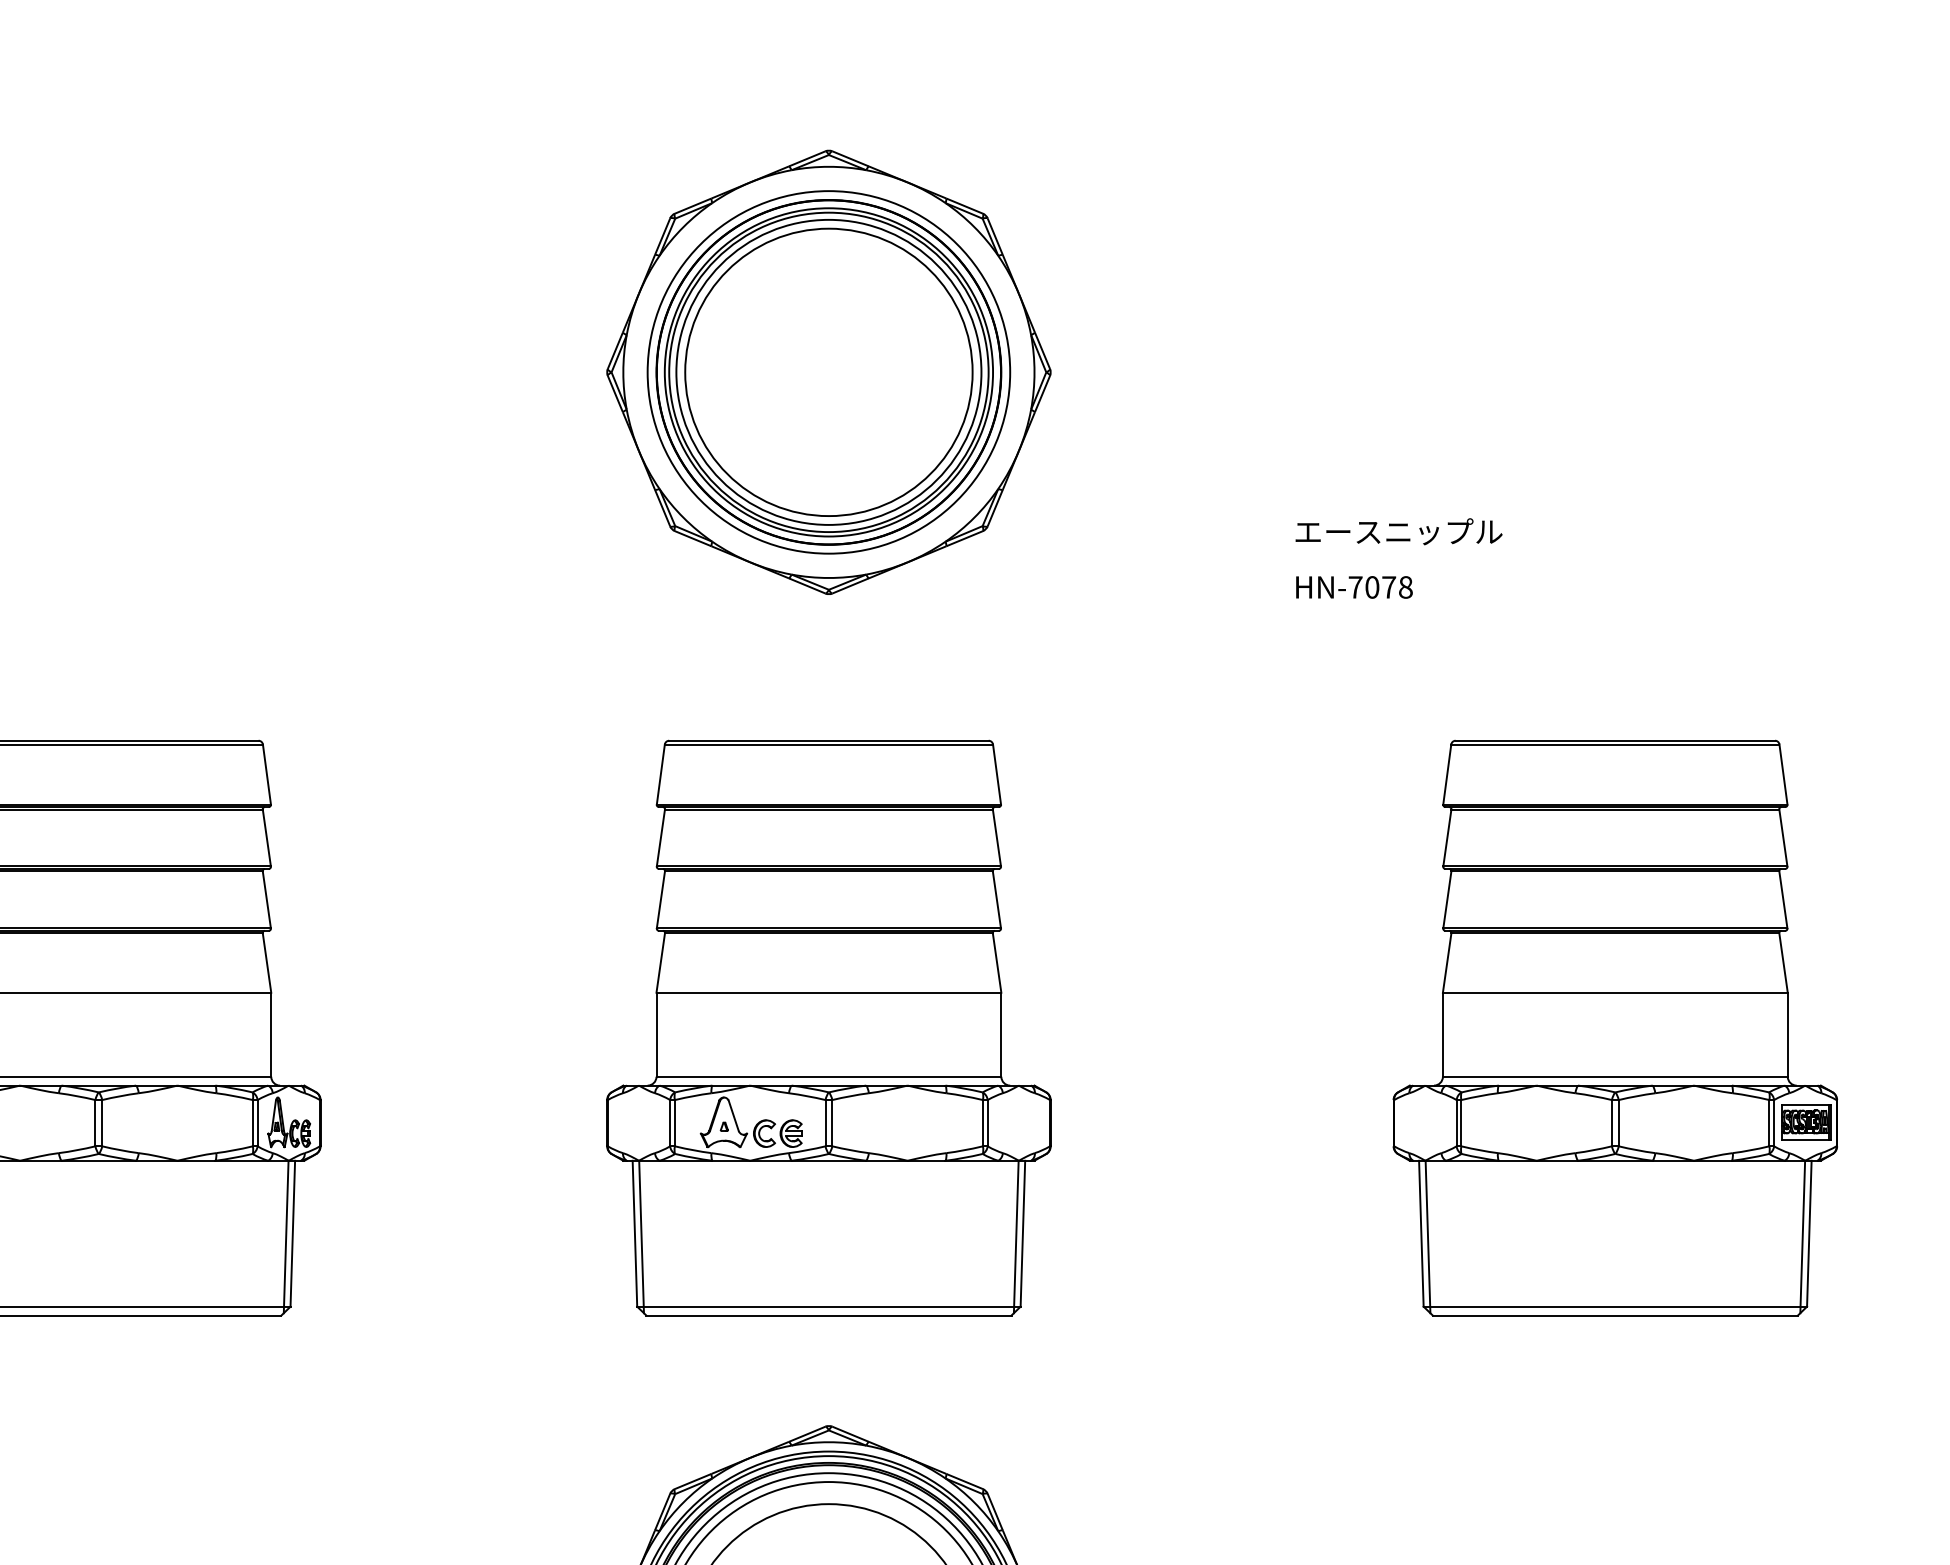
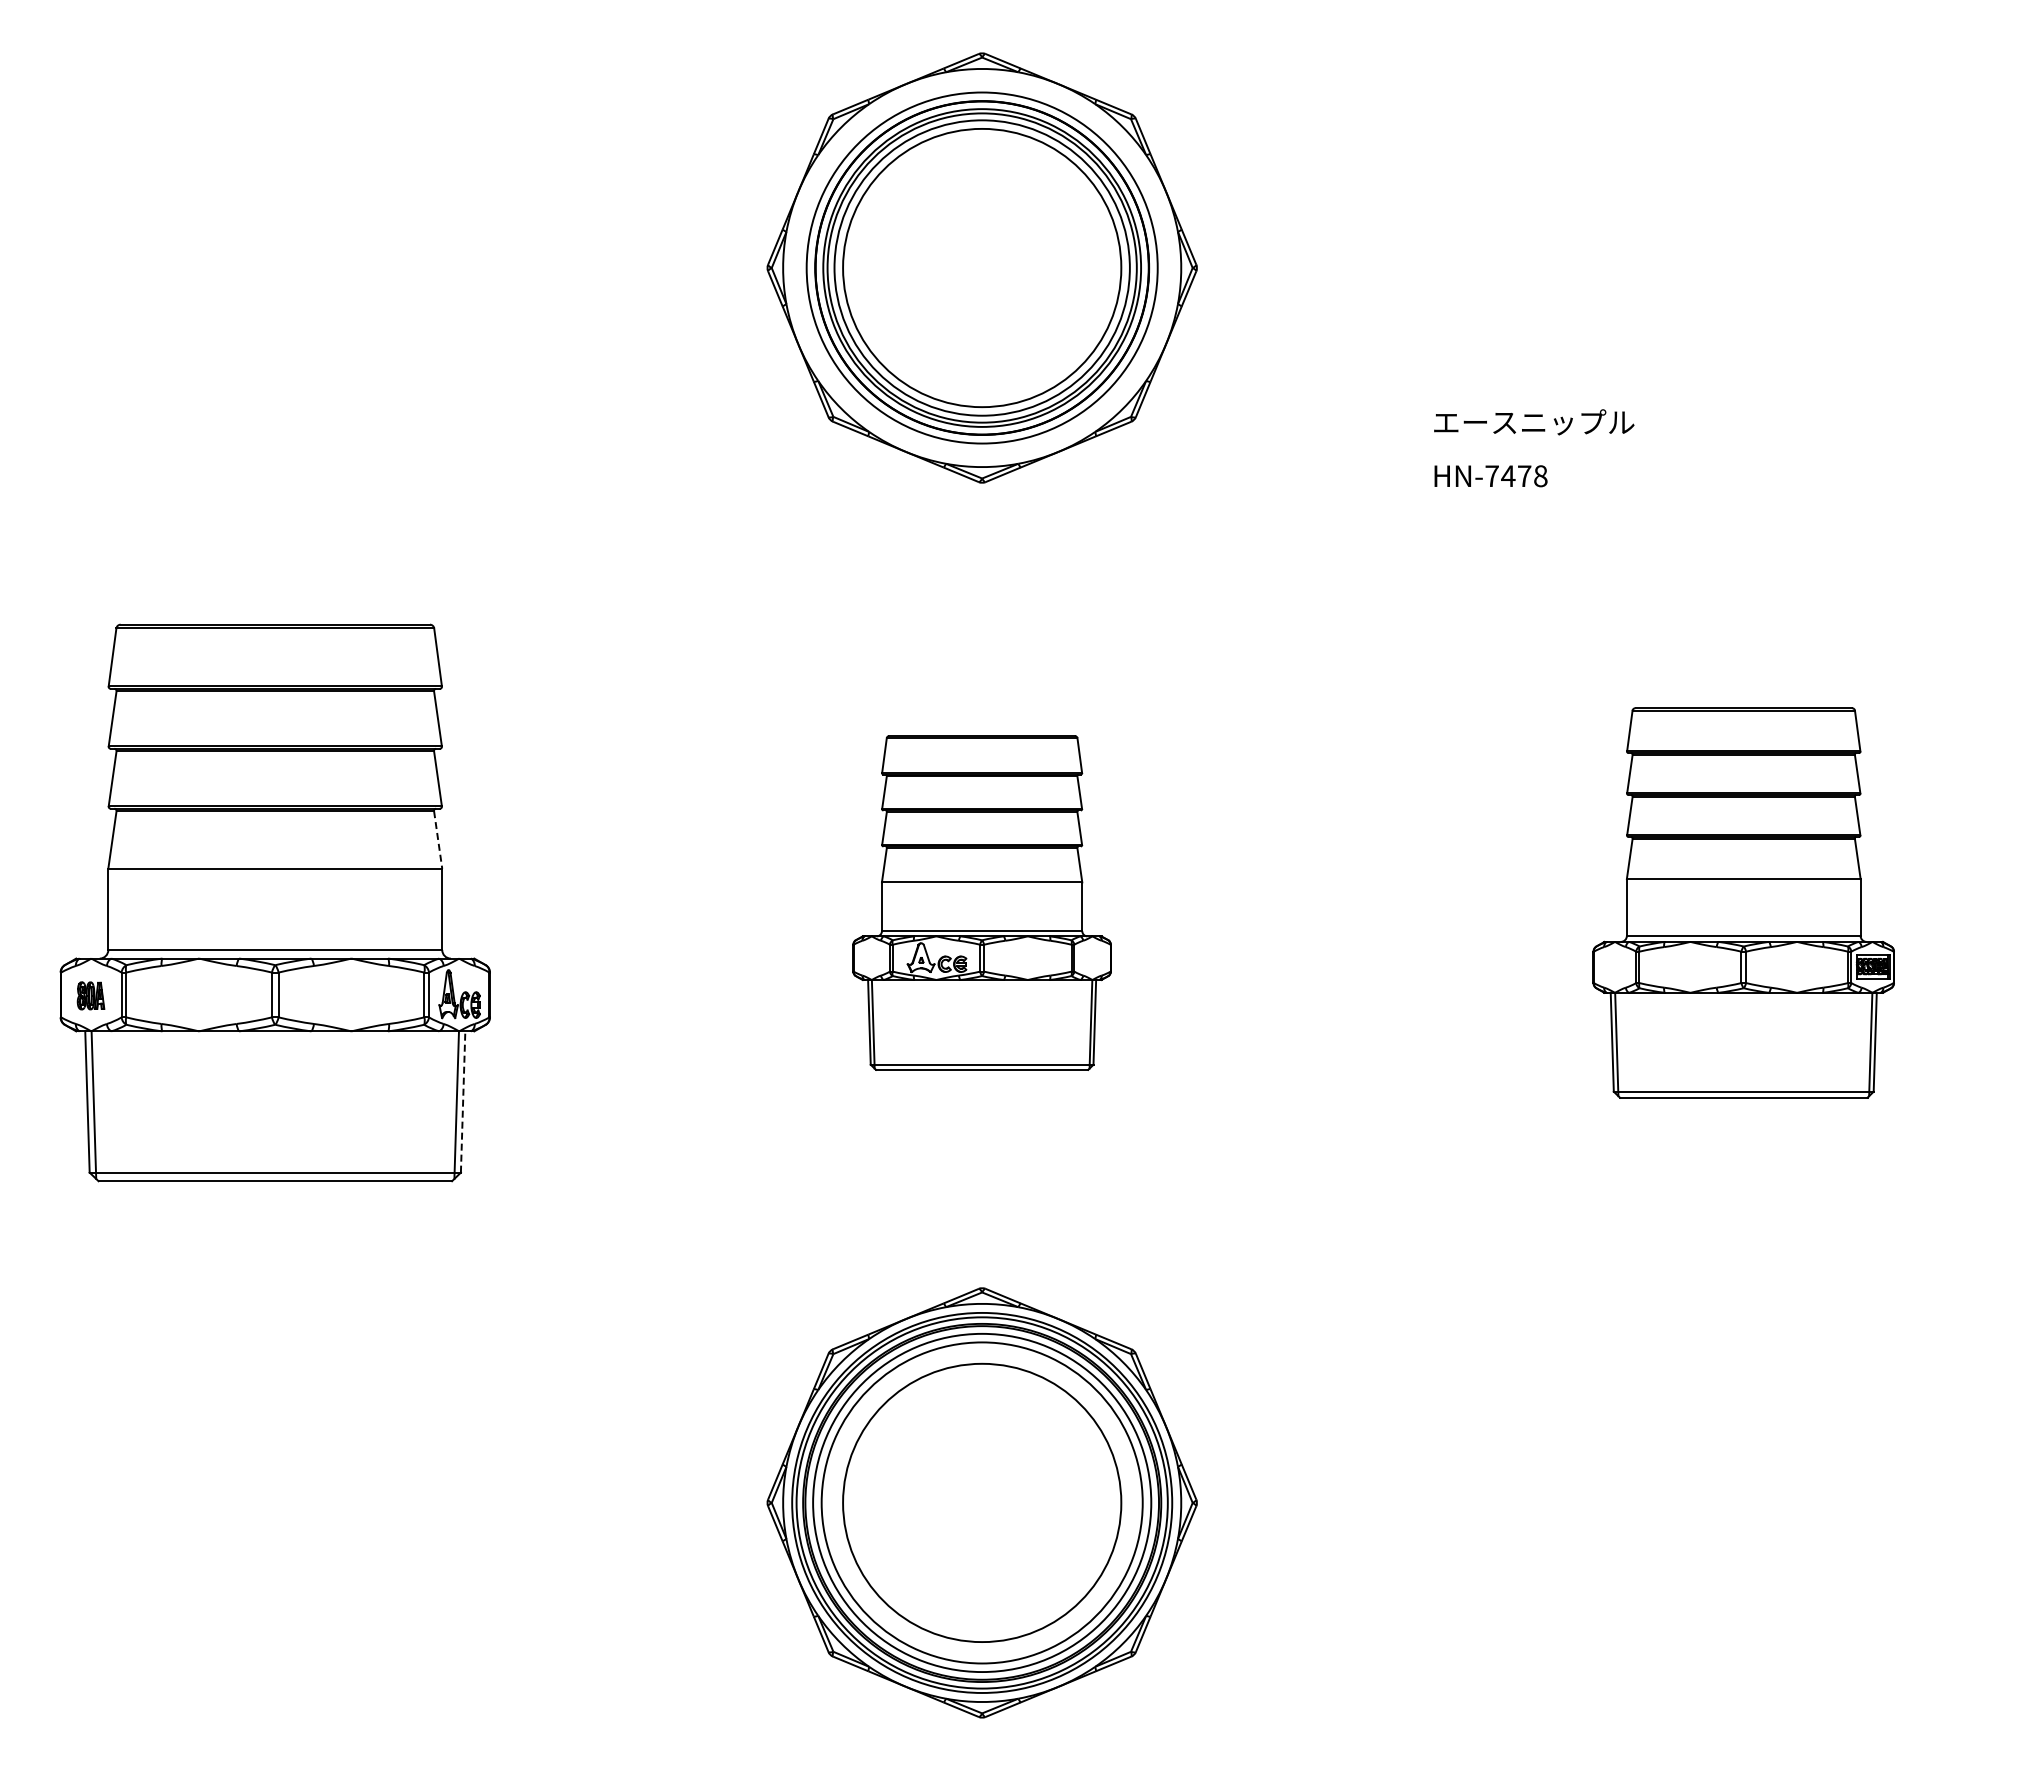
text: (1372, 587) -> (1508, 476), HN-7078 -> HN-7478
line: (267, 963) -> (438, 840), solid -> dashed
part: (828, 1027) -> (981, 902), size x0.6
part: (1615, 1027) -> (1743, 902), size x0.7
line: (293, 1234) -> (463, 1102), solid -> dashed

